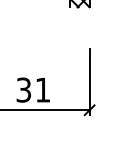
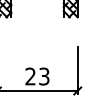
text: (33, 90) -> (37, 76), 31 -> 23

